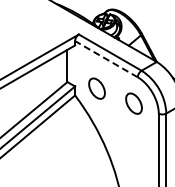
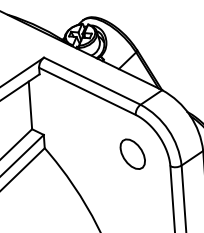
line: (106, 58) -> (87, 90), dashed -> solid
part: (96, 88) -> (75, 135), removed

